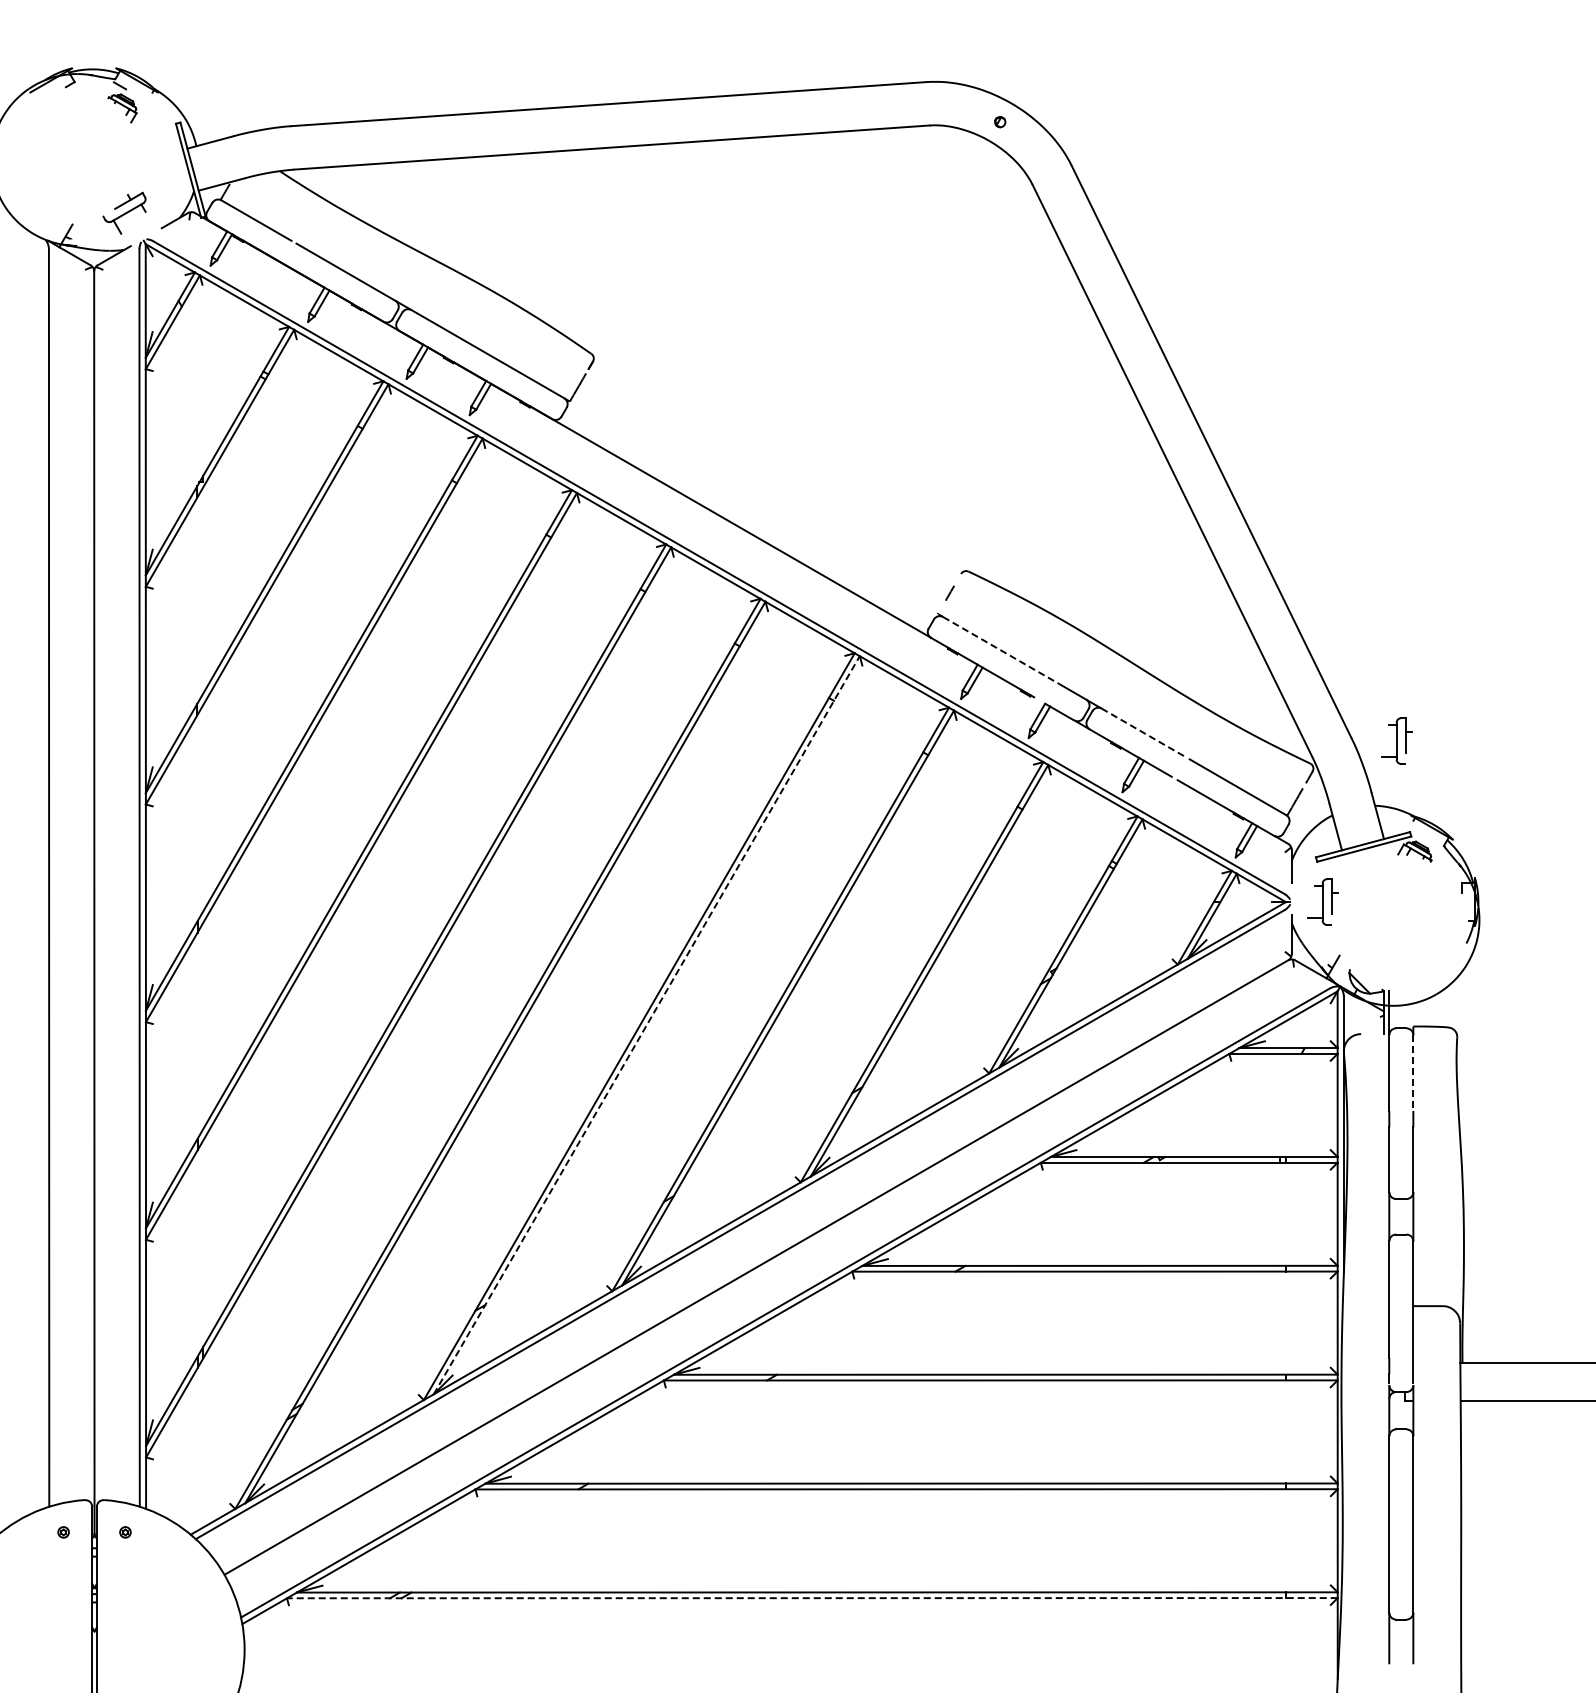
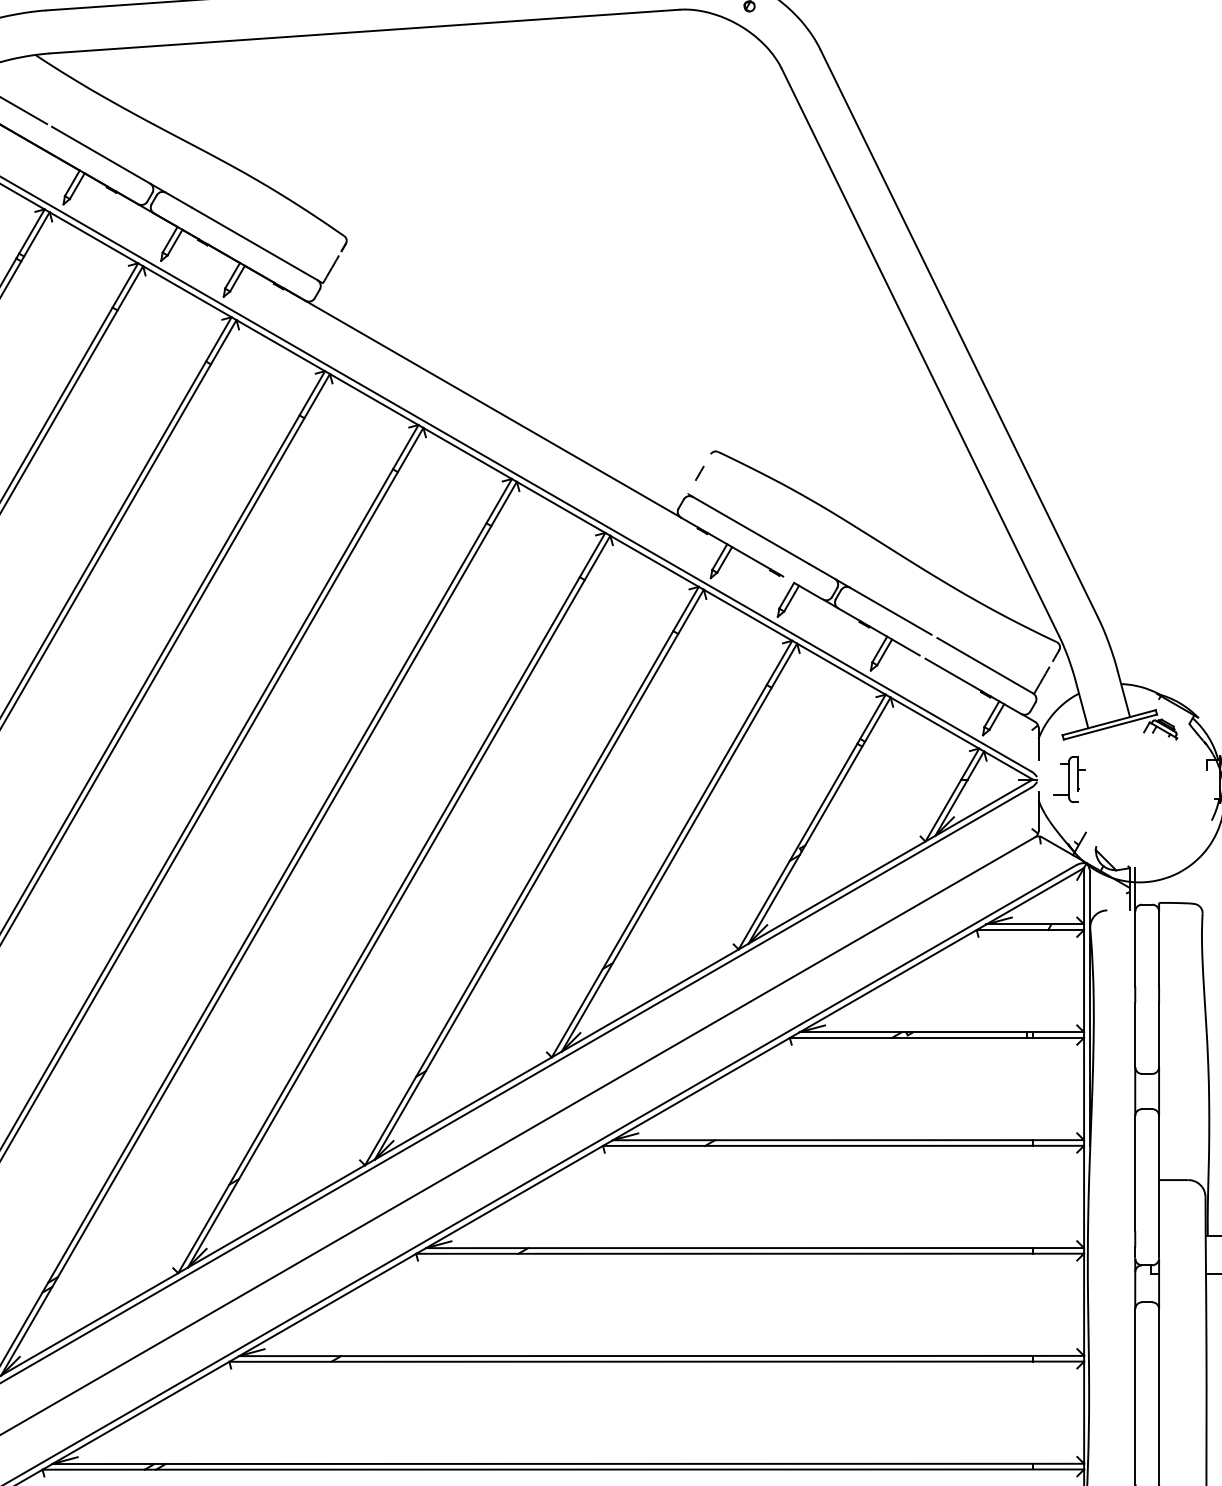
line: (1001, 650) -> (750, 530), dashed -> solid
line: (1142, 732) -> (890, 611), dashed -> solid
part: (1396, 740) -> (1142, 619), removed
line: (647, 1024) -> (399, 900), dashed -> solid
line: (1413, 1073) -> (1159, 949), dashed -> solid
line: (811, 1598) -> (562, 1469), dashed -> solid

